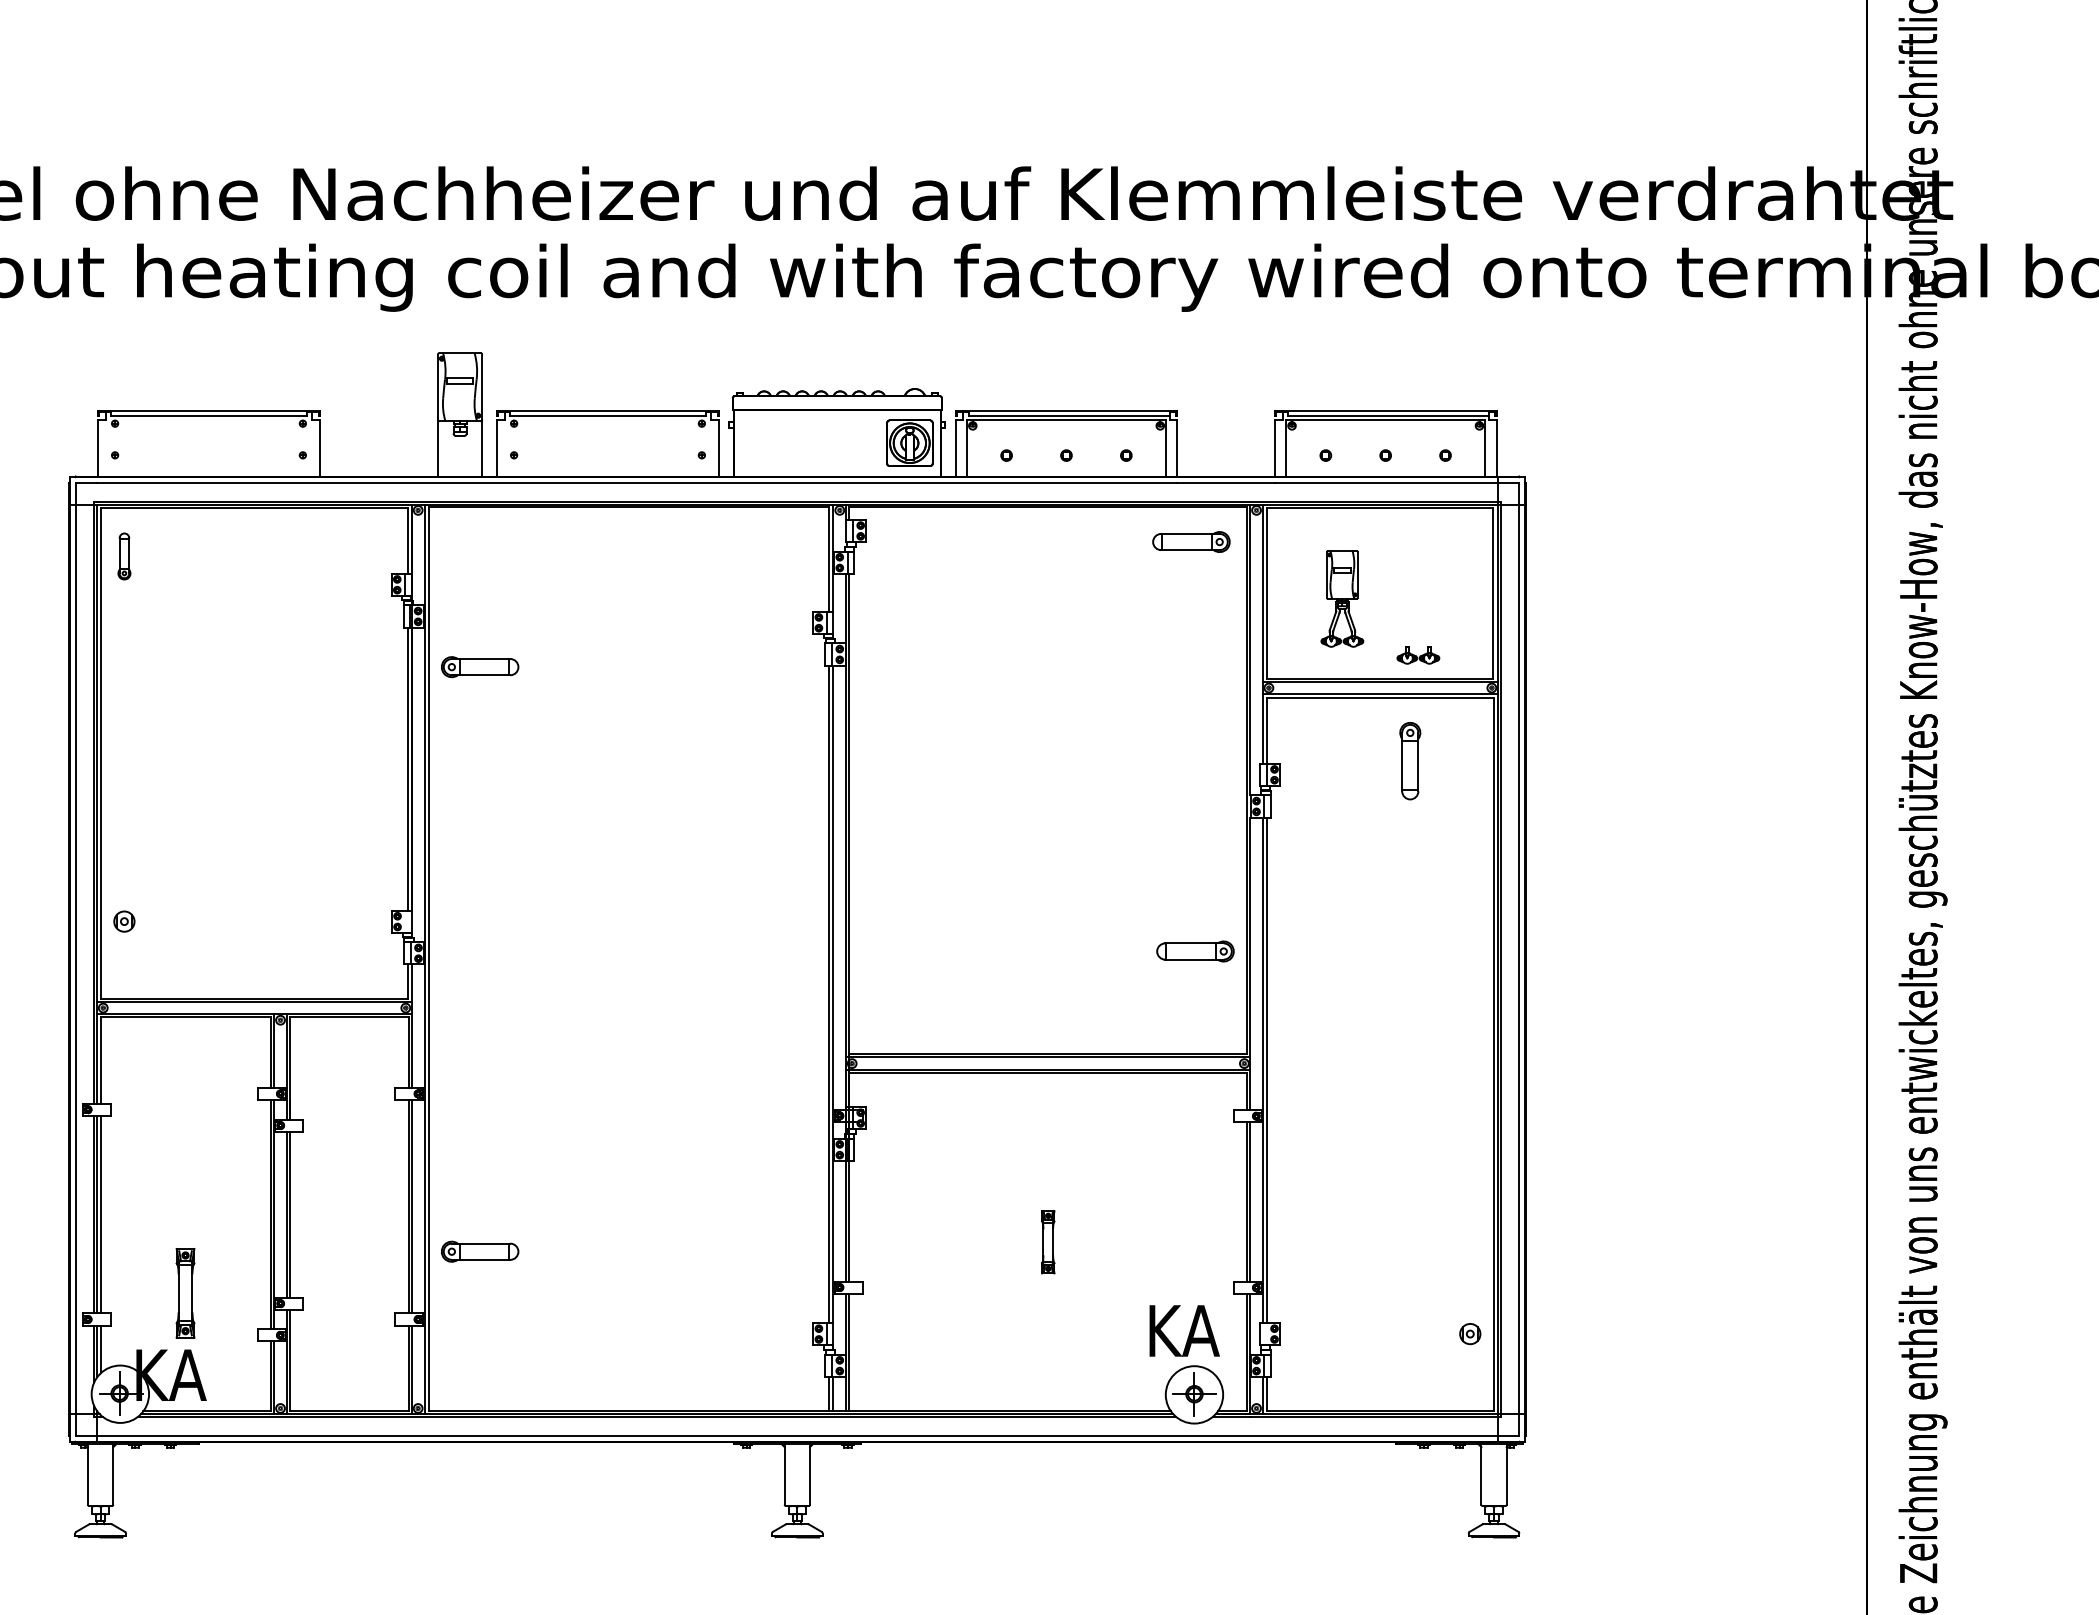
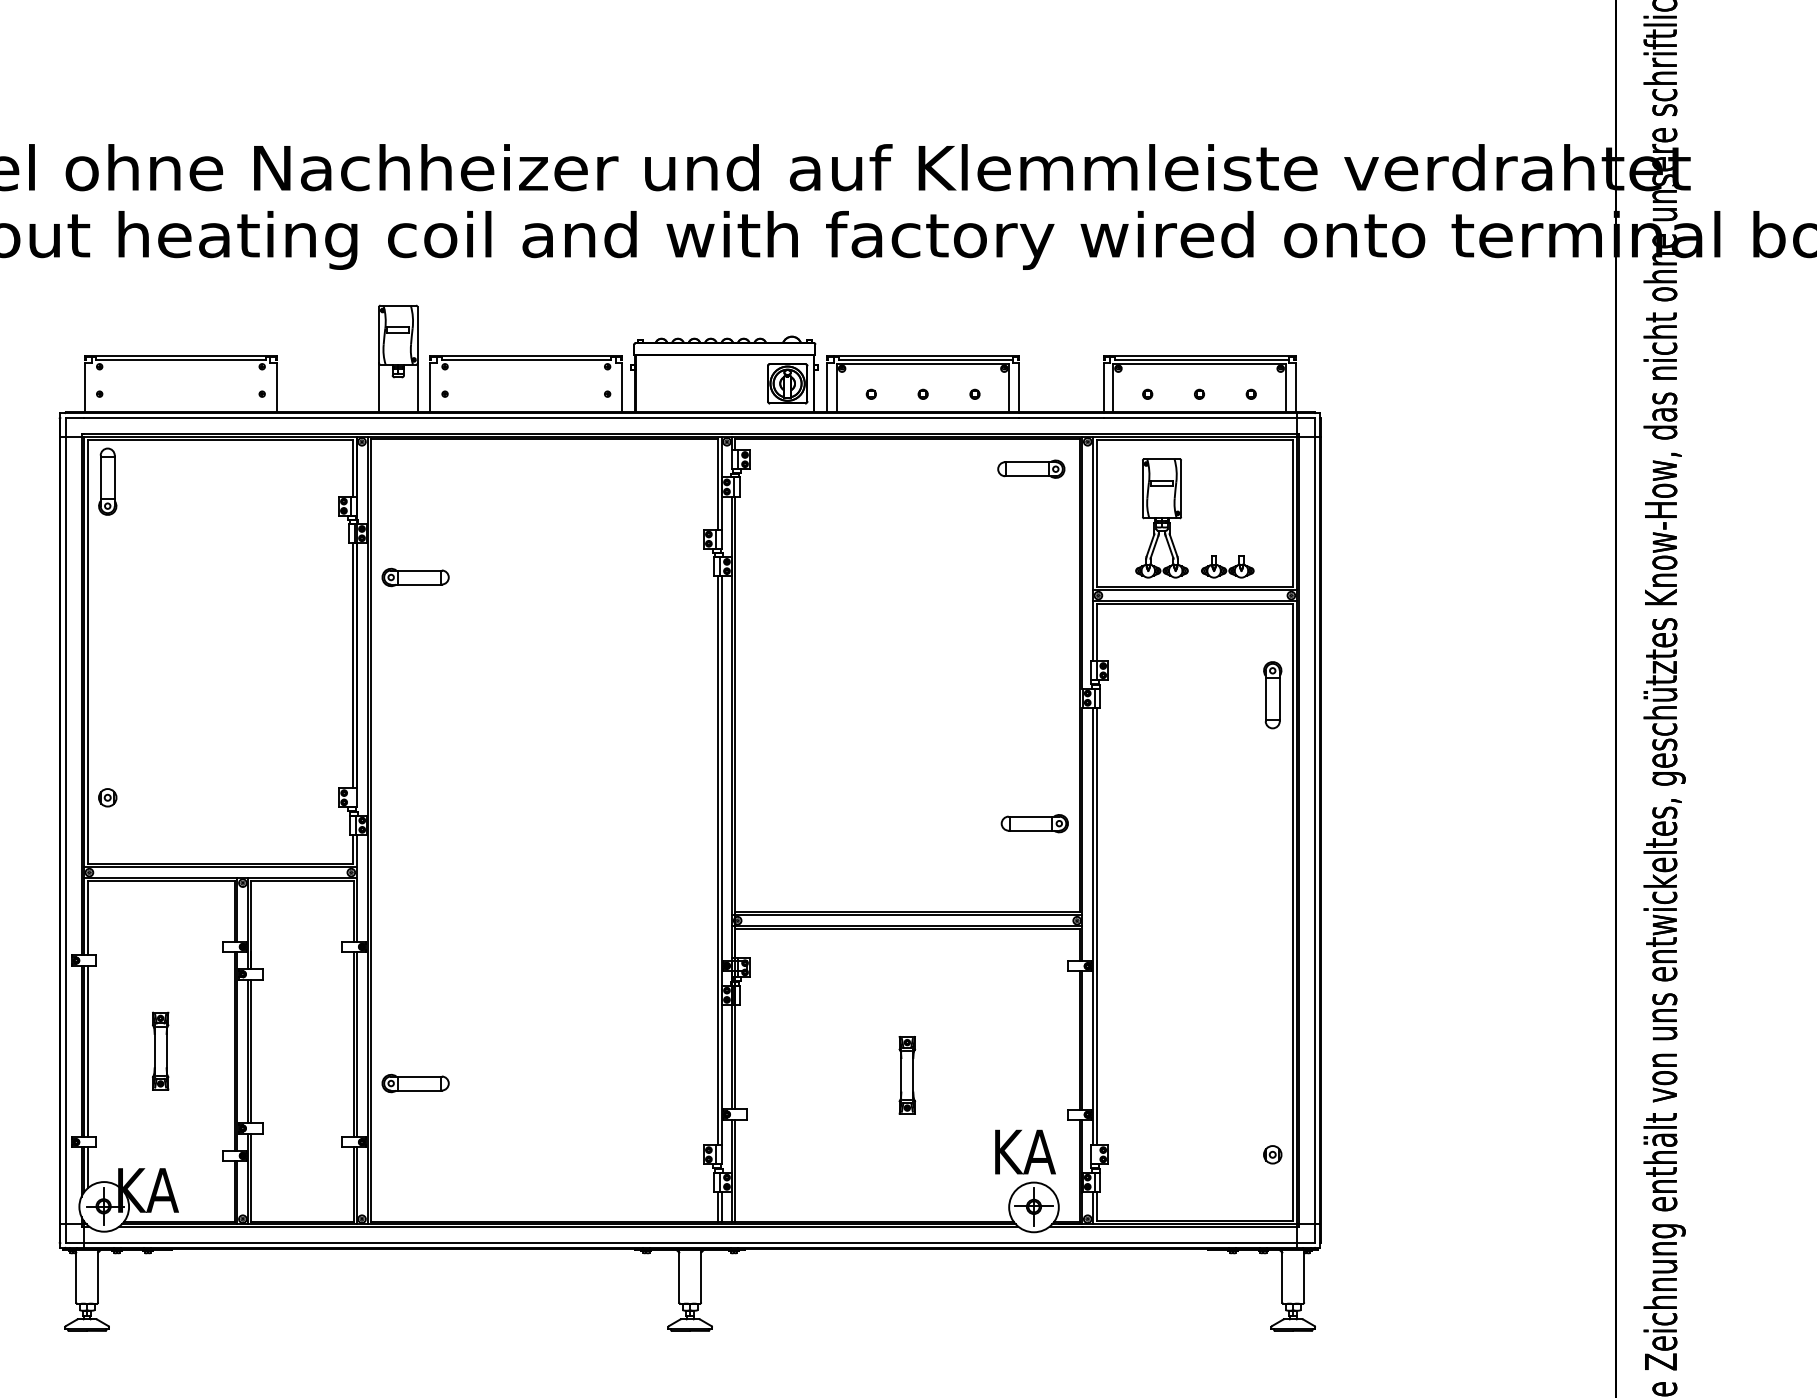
part: (124, 556) -> (107, 481), size x1.67
part: (1342, 598) -> (1162, 518), size x1.43
part: (1418, 655) -> (1227, 567), size x1.43
part: (1410, 761) -> (1272, 695), moved
part: (1048, 1242) -> (907, 1075), size x1.43
part: (185, 1293) -> (160, 1051), moved

